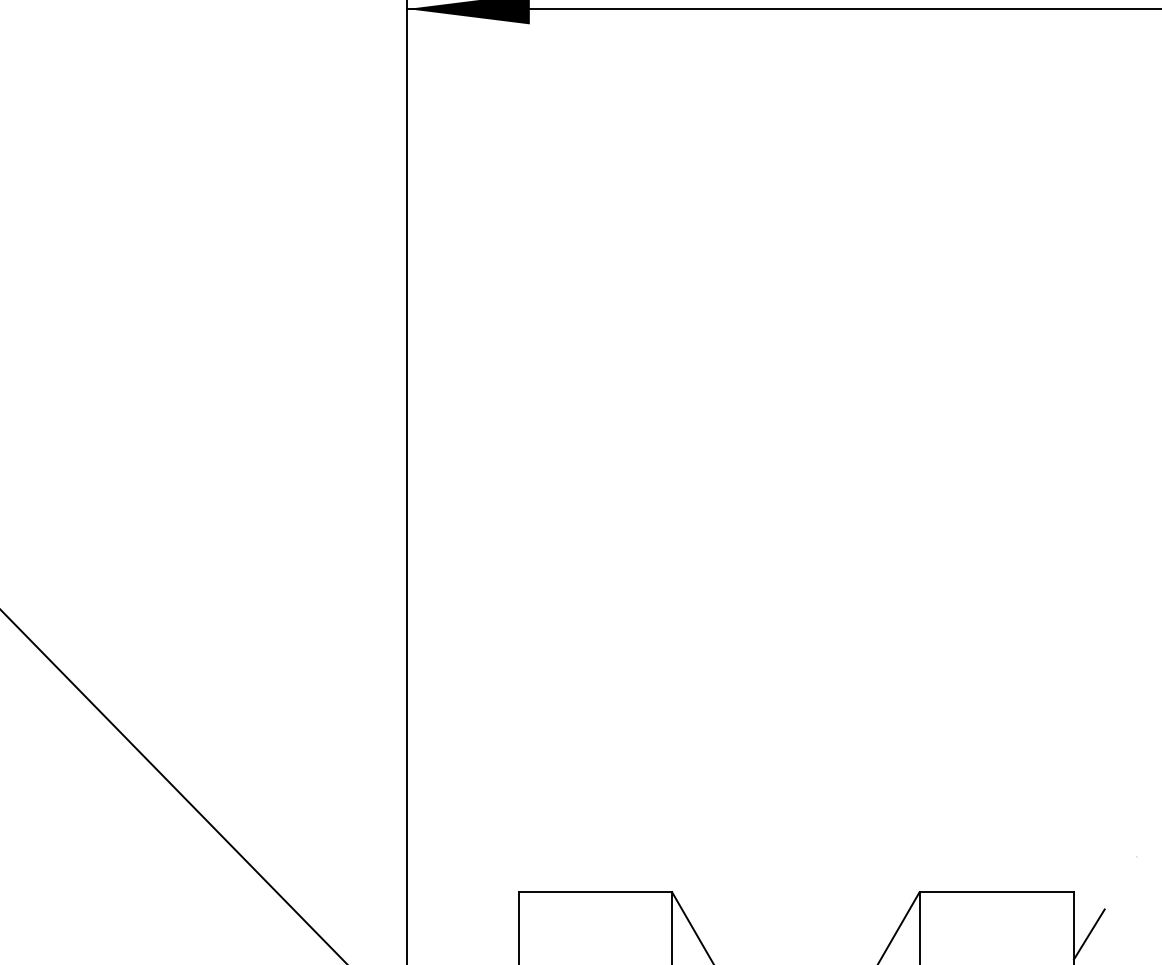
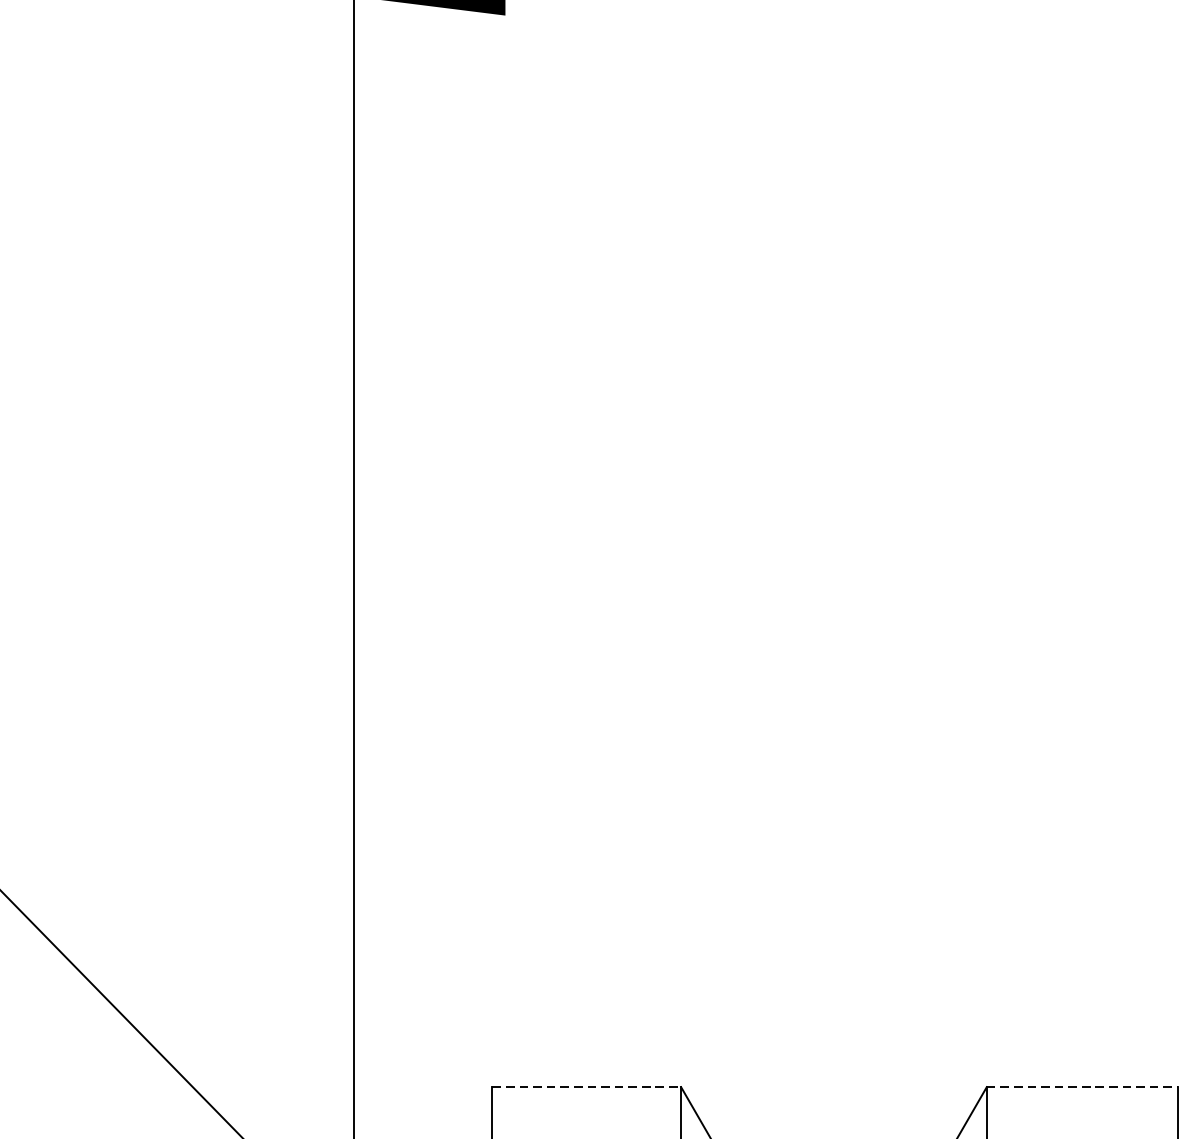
line: (596, 892) -> (587, 1087), solid -> dashed
line: (997, 892) -> (1082, 1087), solid -> dashed

